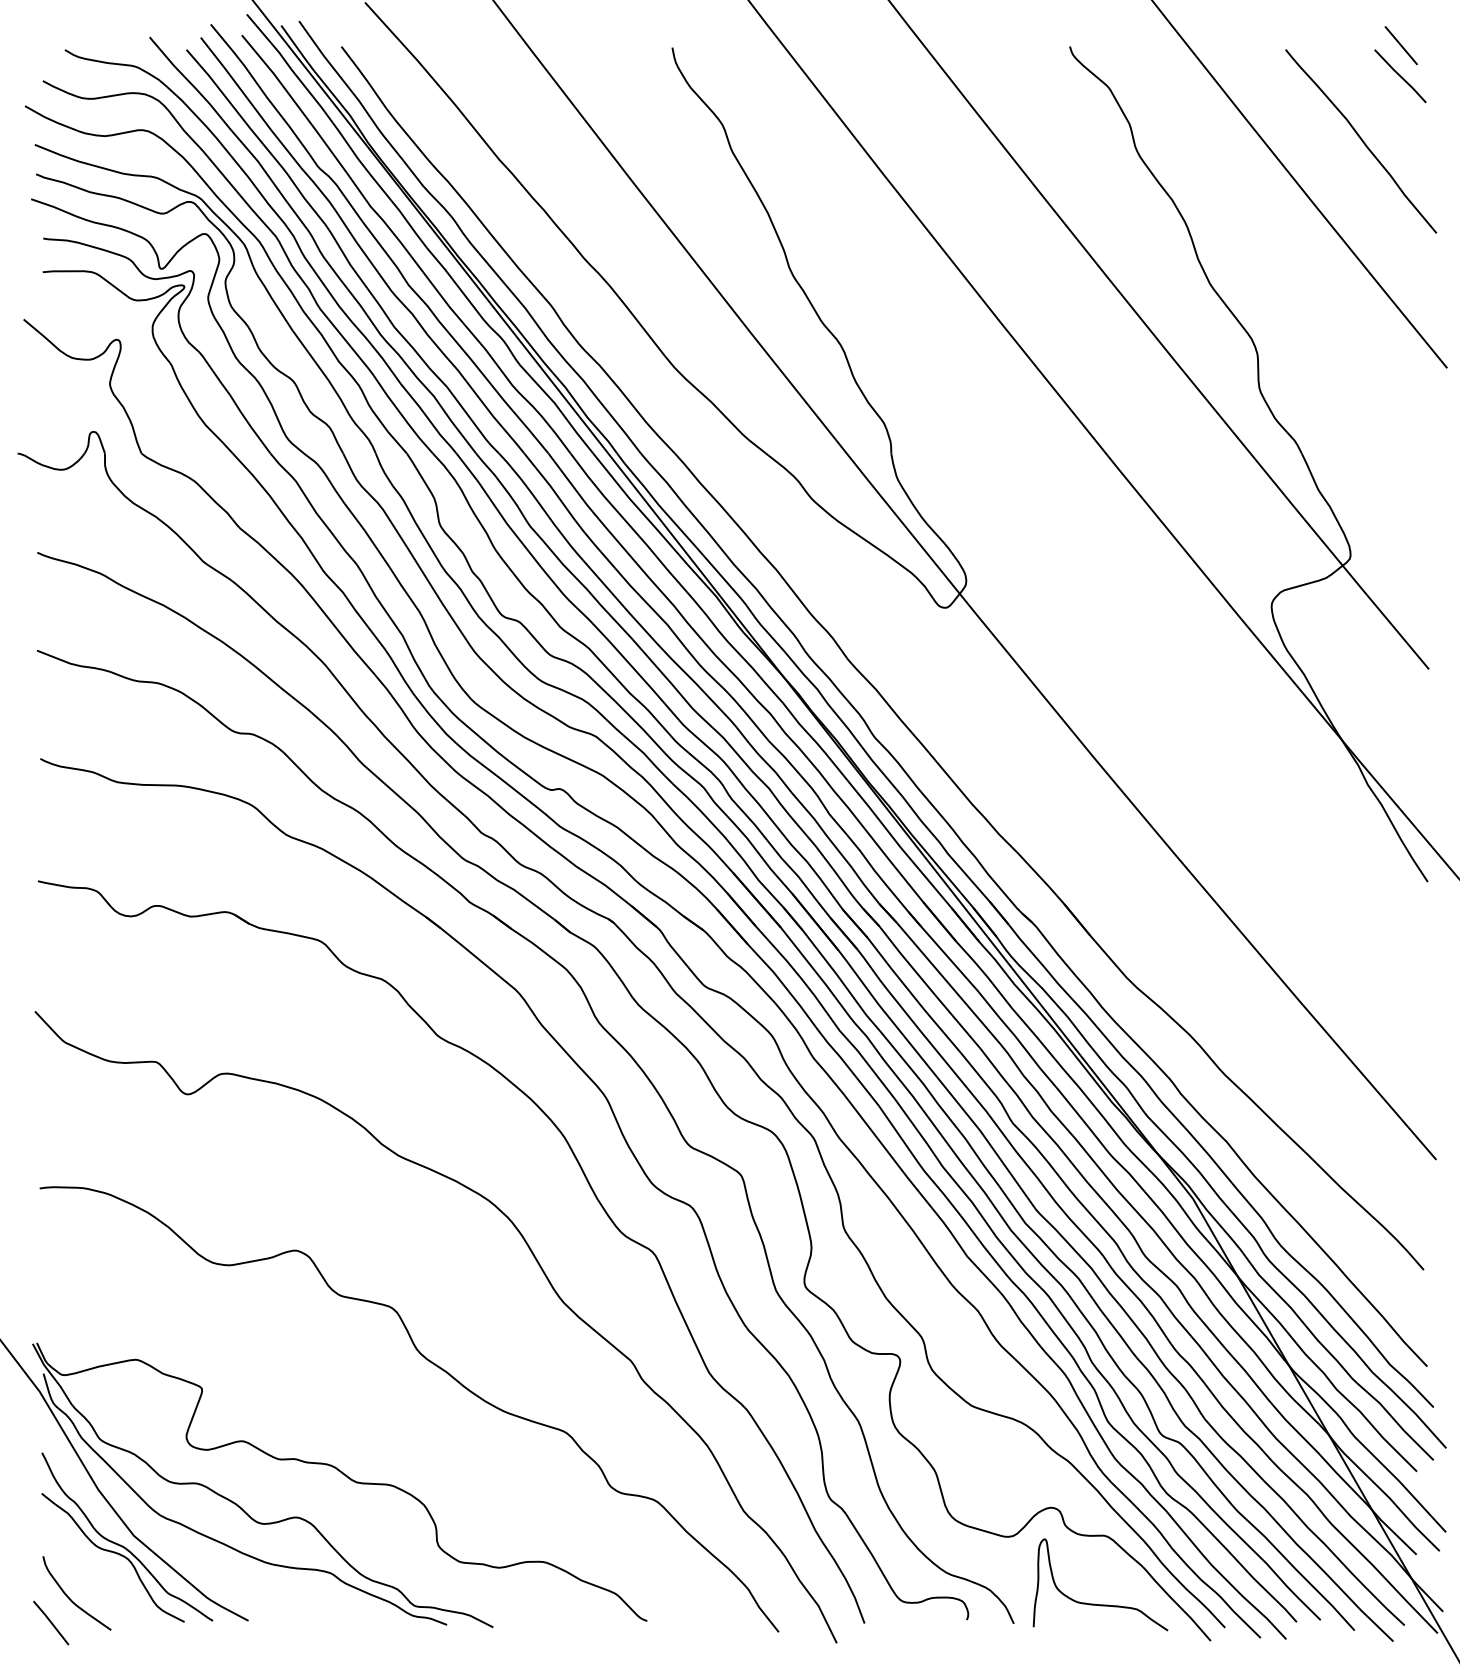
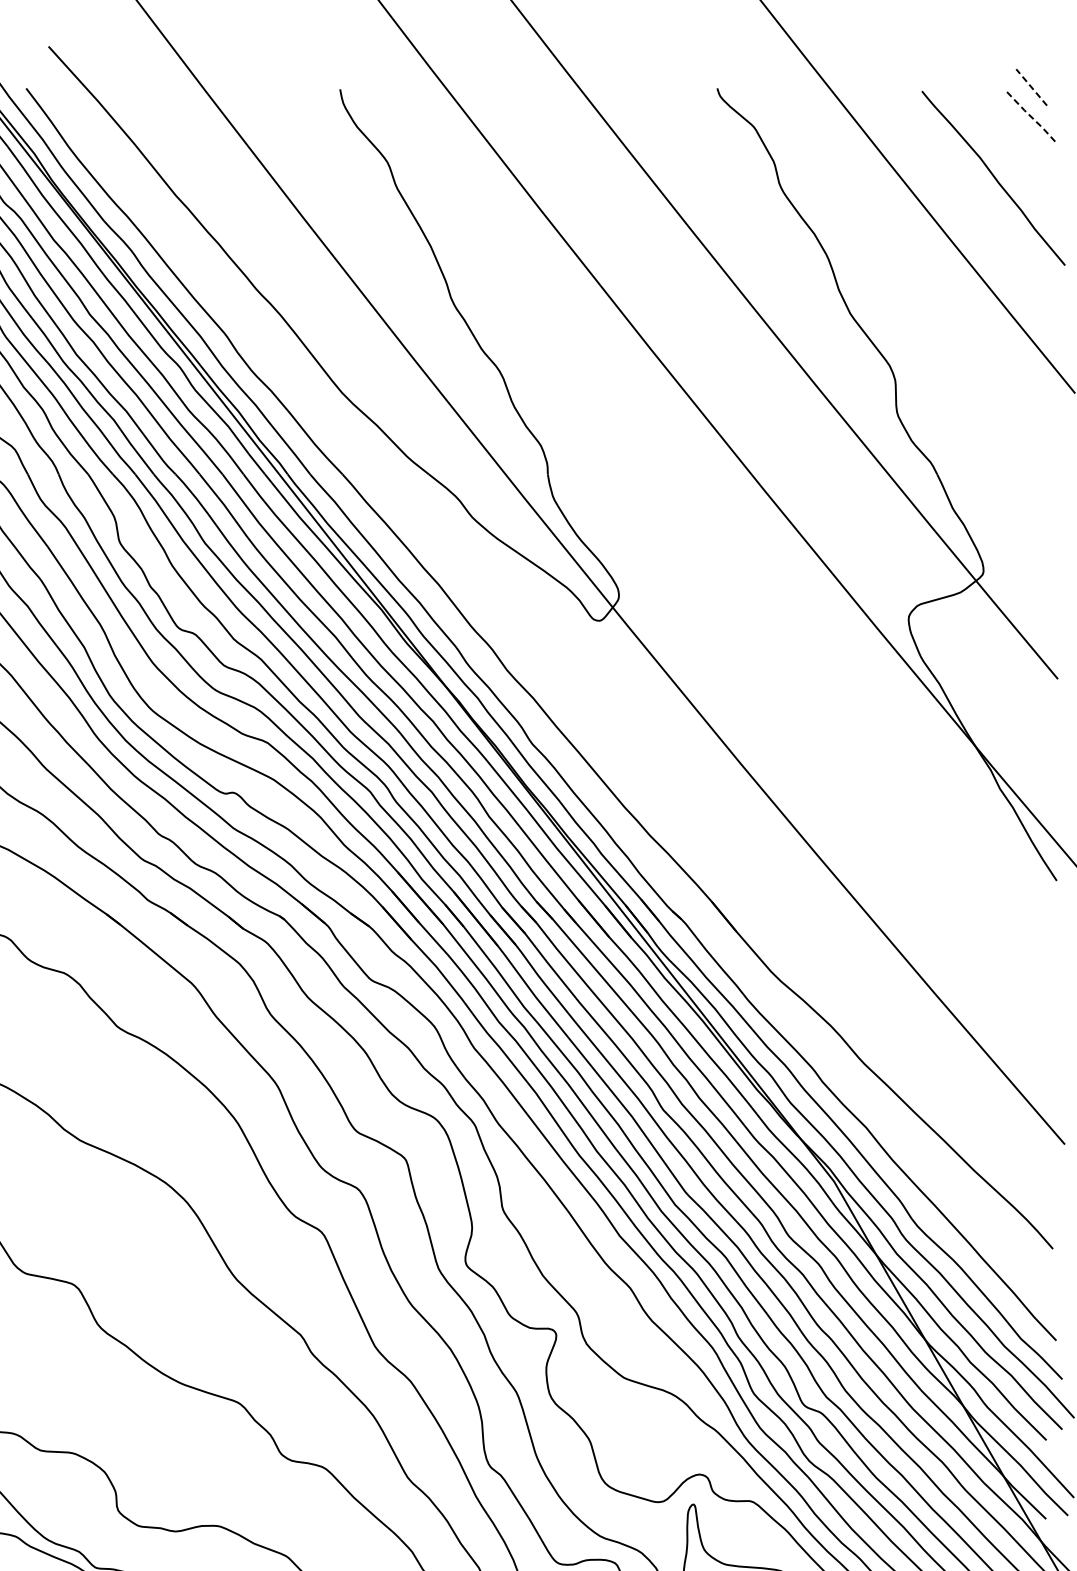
line: (1400, 45) -> (1030, 87), solid -> dashed
line: (1400, 76) -> (1030, 116), solid -> dashed

